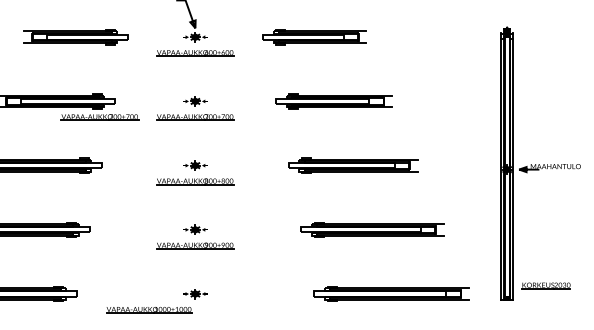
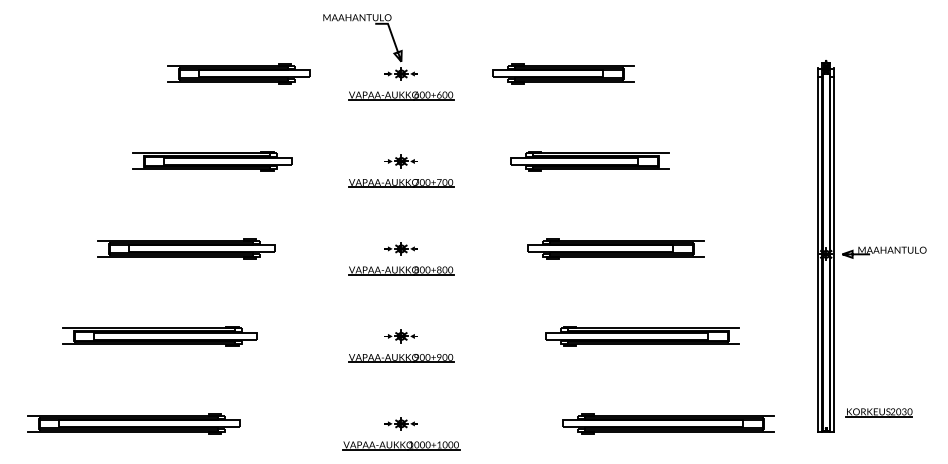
part: (100, 117) -> (271, 183), removed
part: (149, 309) -> (401, 445), moved

